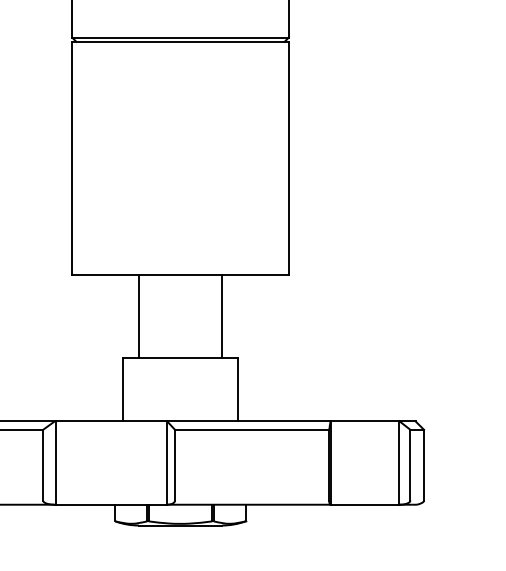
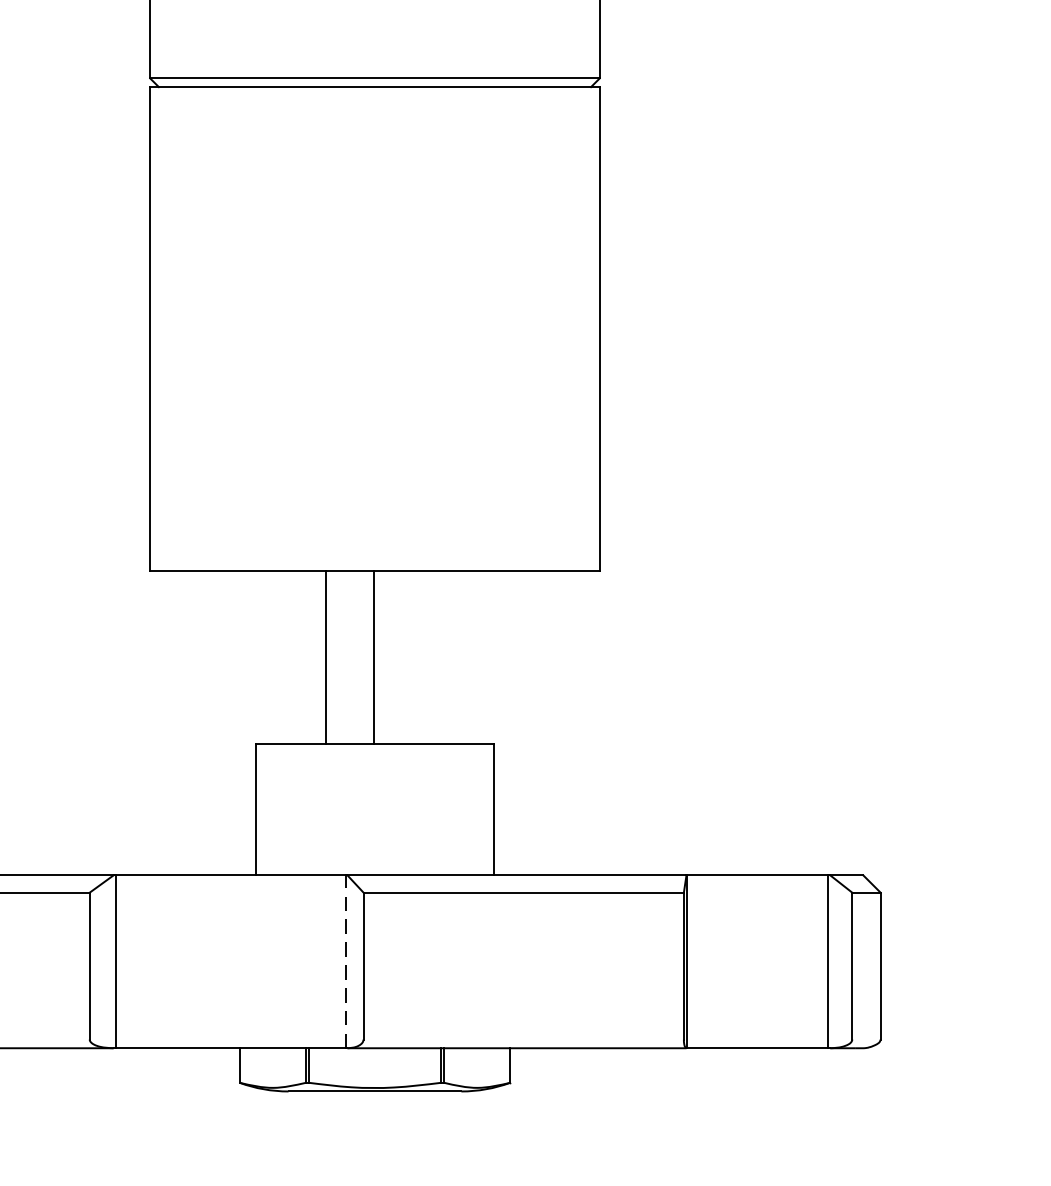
line: (138, 316) -> (325, 657), moved
line: (222, 316) -> (374, 657), moved
line: (166, 463) -> (345, 962), solid -> dashed

